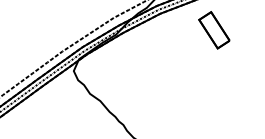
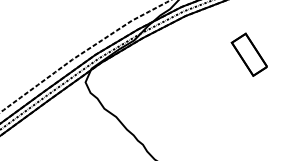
part: (214, 30) -> (249, 55), moved

